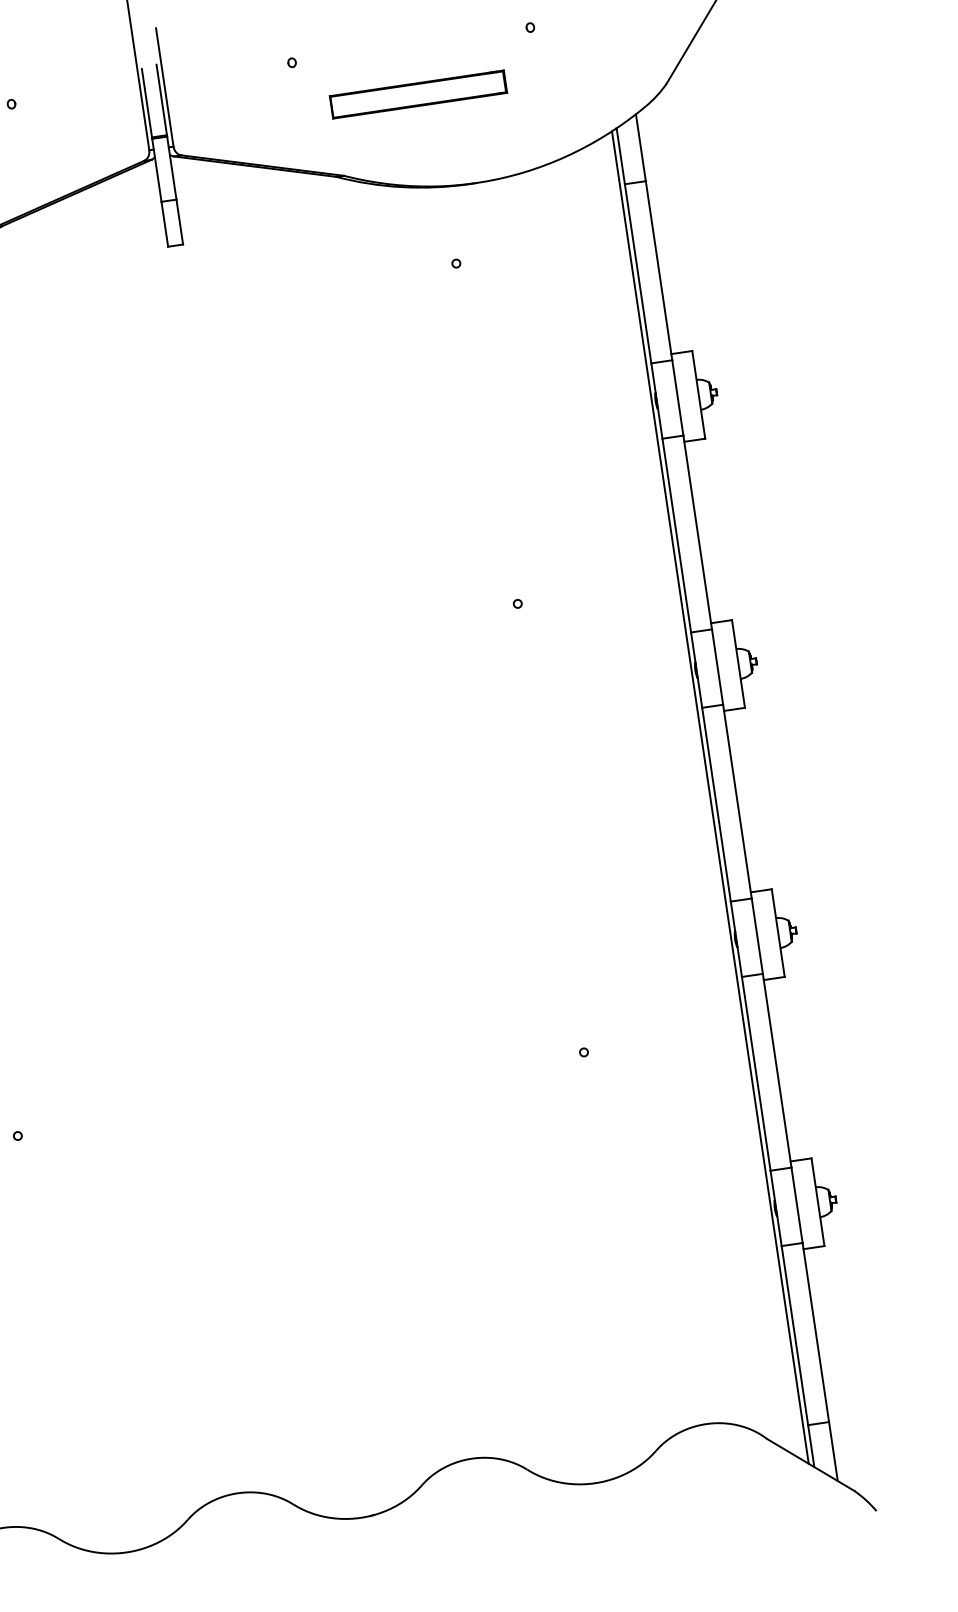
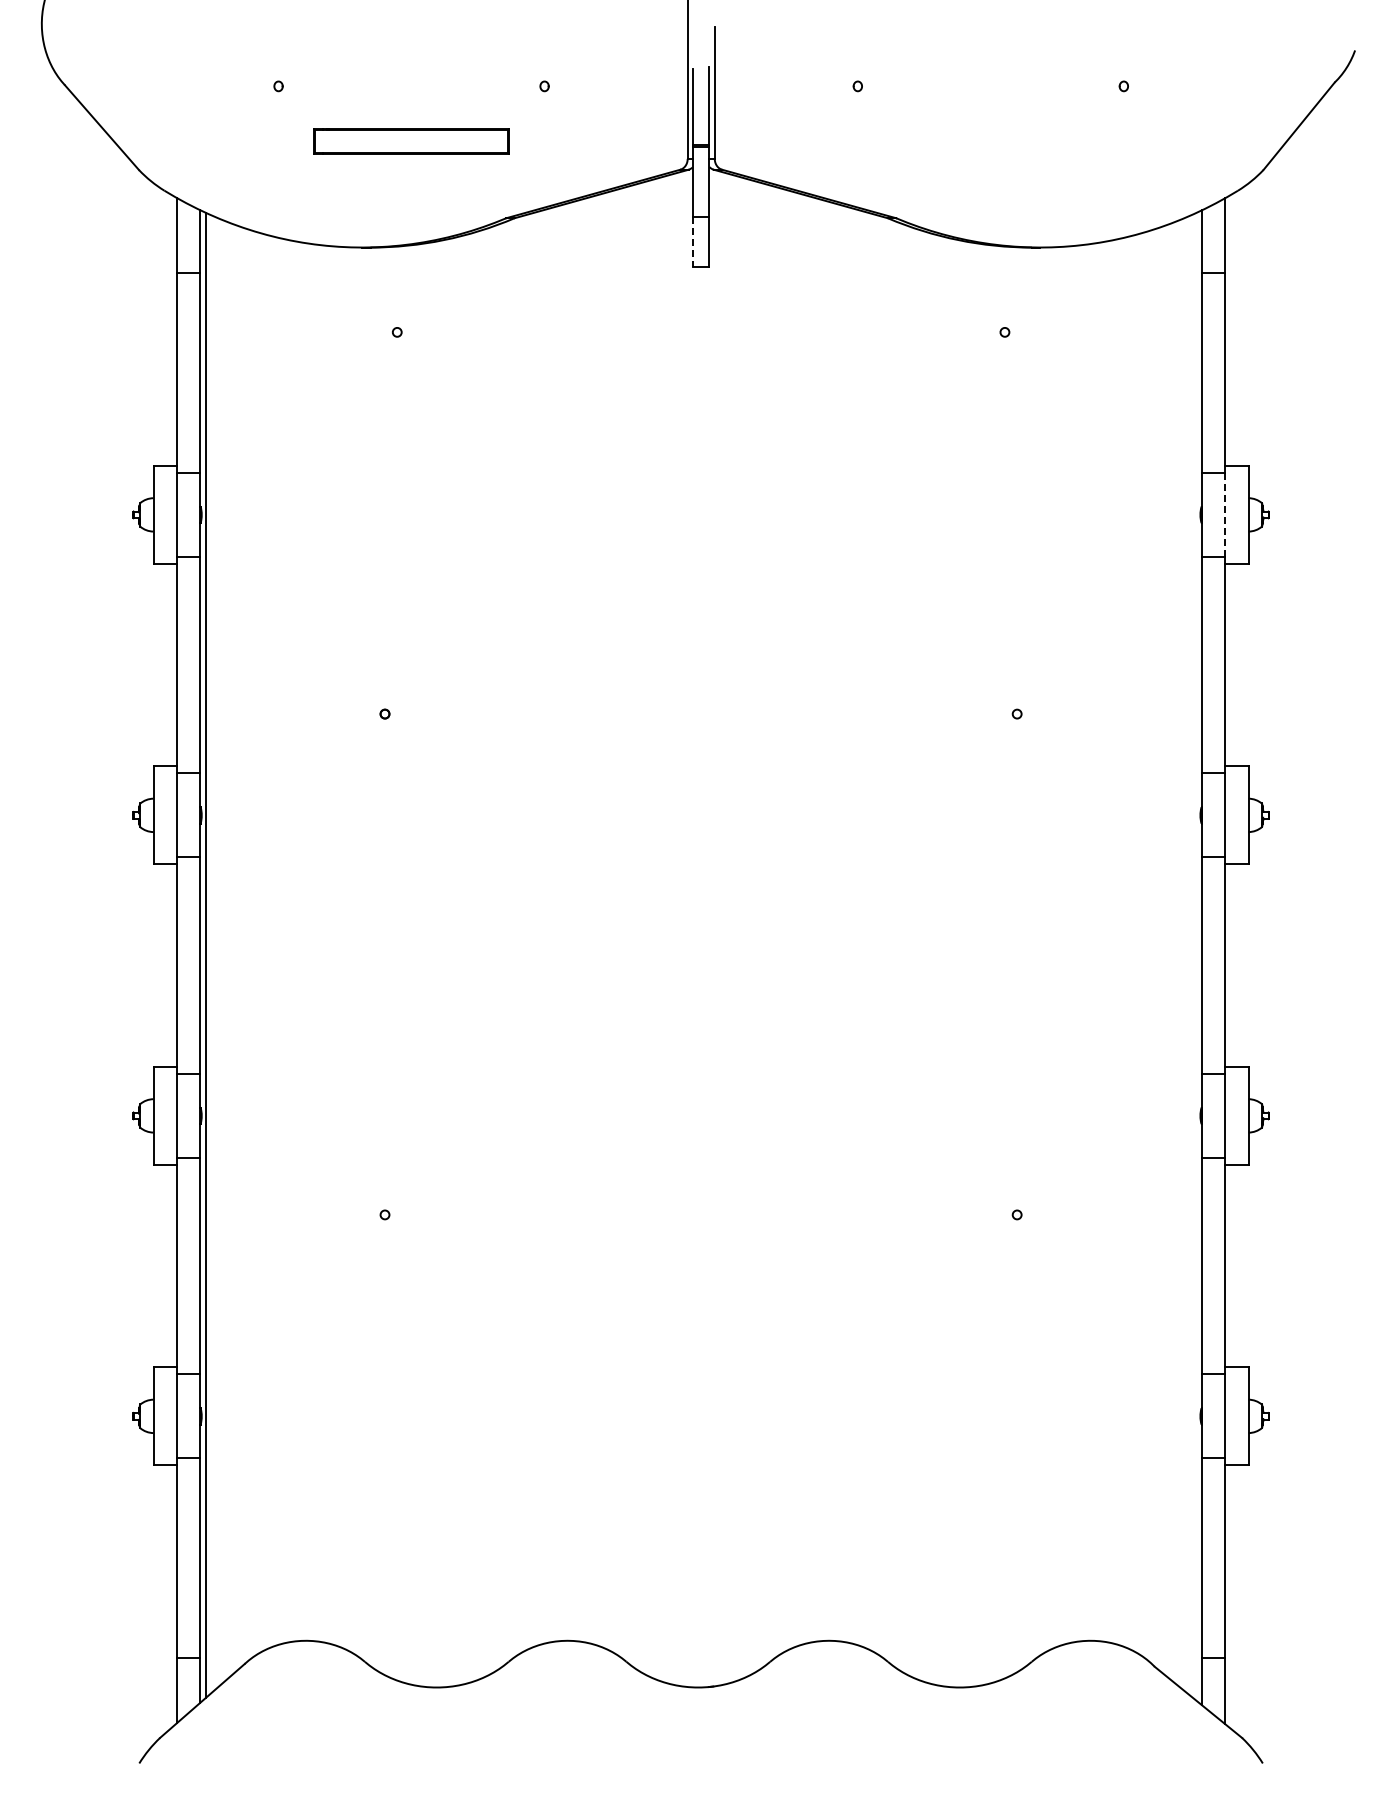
part: (418, 94) -> (990, 141), removed
line: (164, 224) -> (692, 242), solid -> dashed
line: (678, 398) -> (1225, 515), solid -> dashed
line: (710, 797) -> (1196, 956), removed

